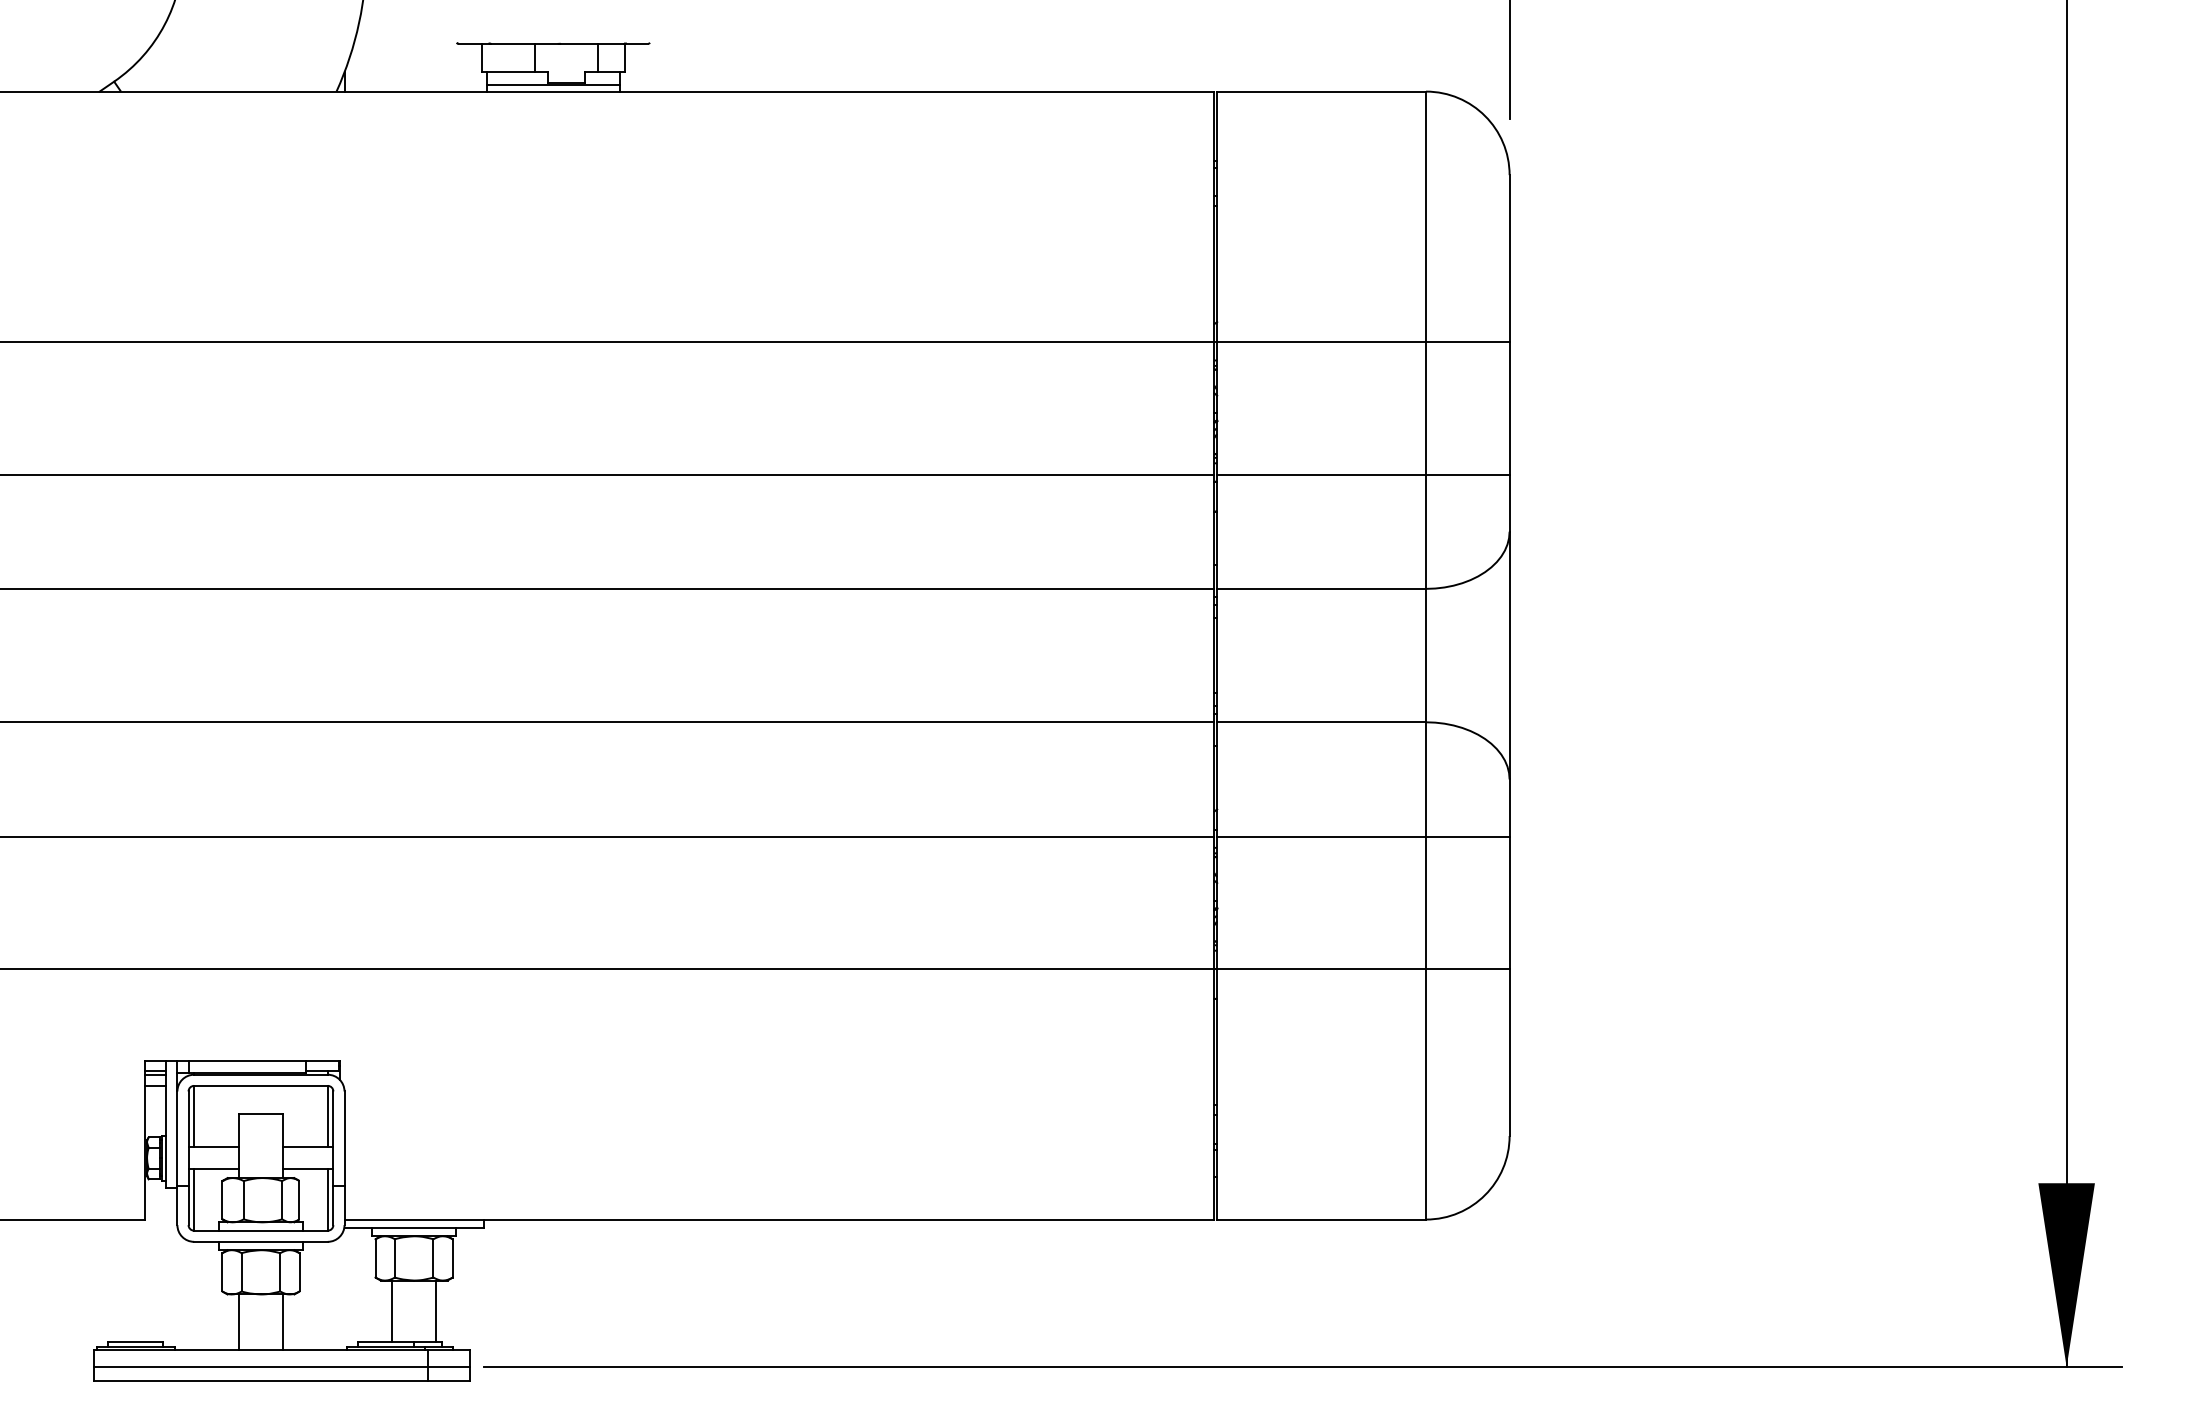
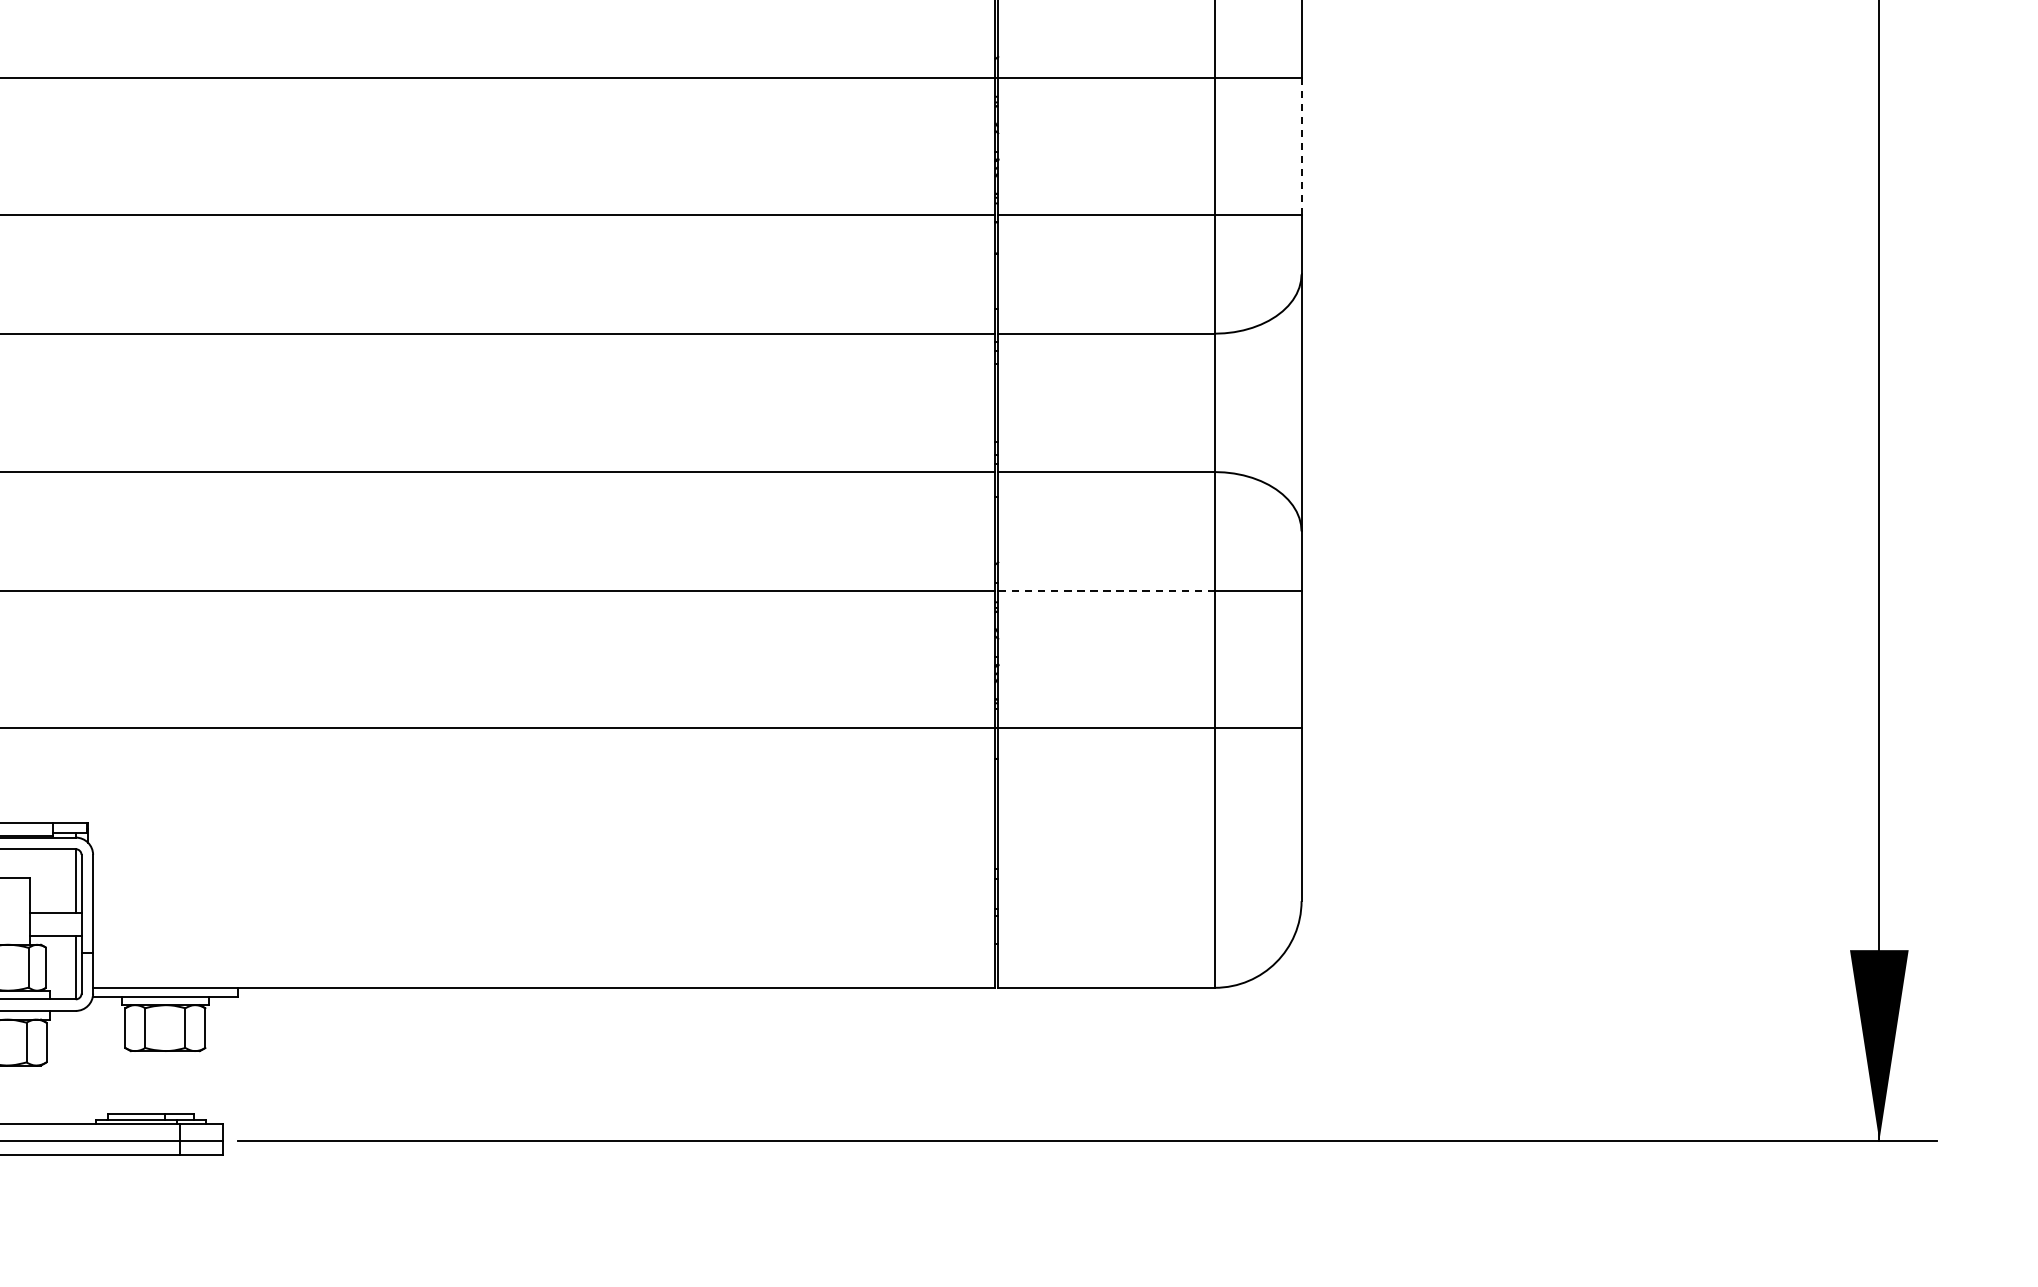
line: (1509, 408) -> (1301, 146), solid -> dashed
line: (1321, 836) -> (1106, 590), solid -> dashed
line: (391, 1310) -> (141, 1082), removed
line: (436, 1310) -> (188, 1082), removed
line: (283, 1322) -> (29, 1094), removed

